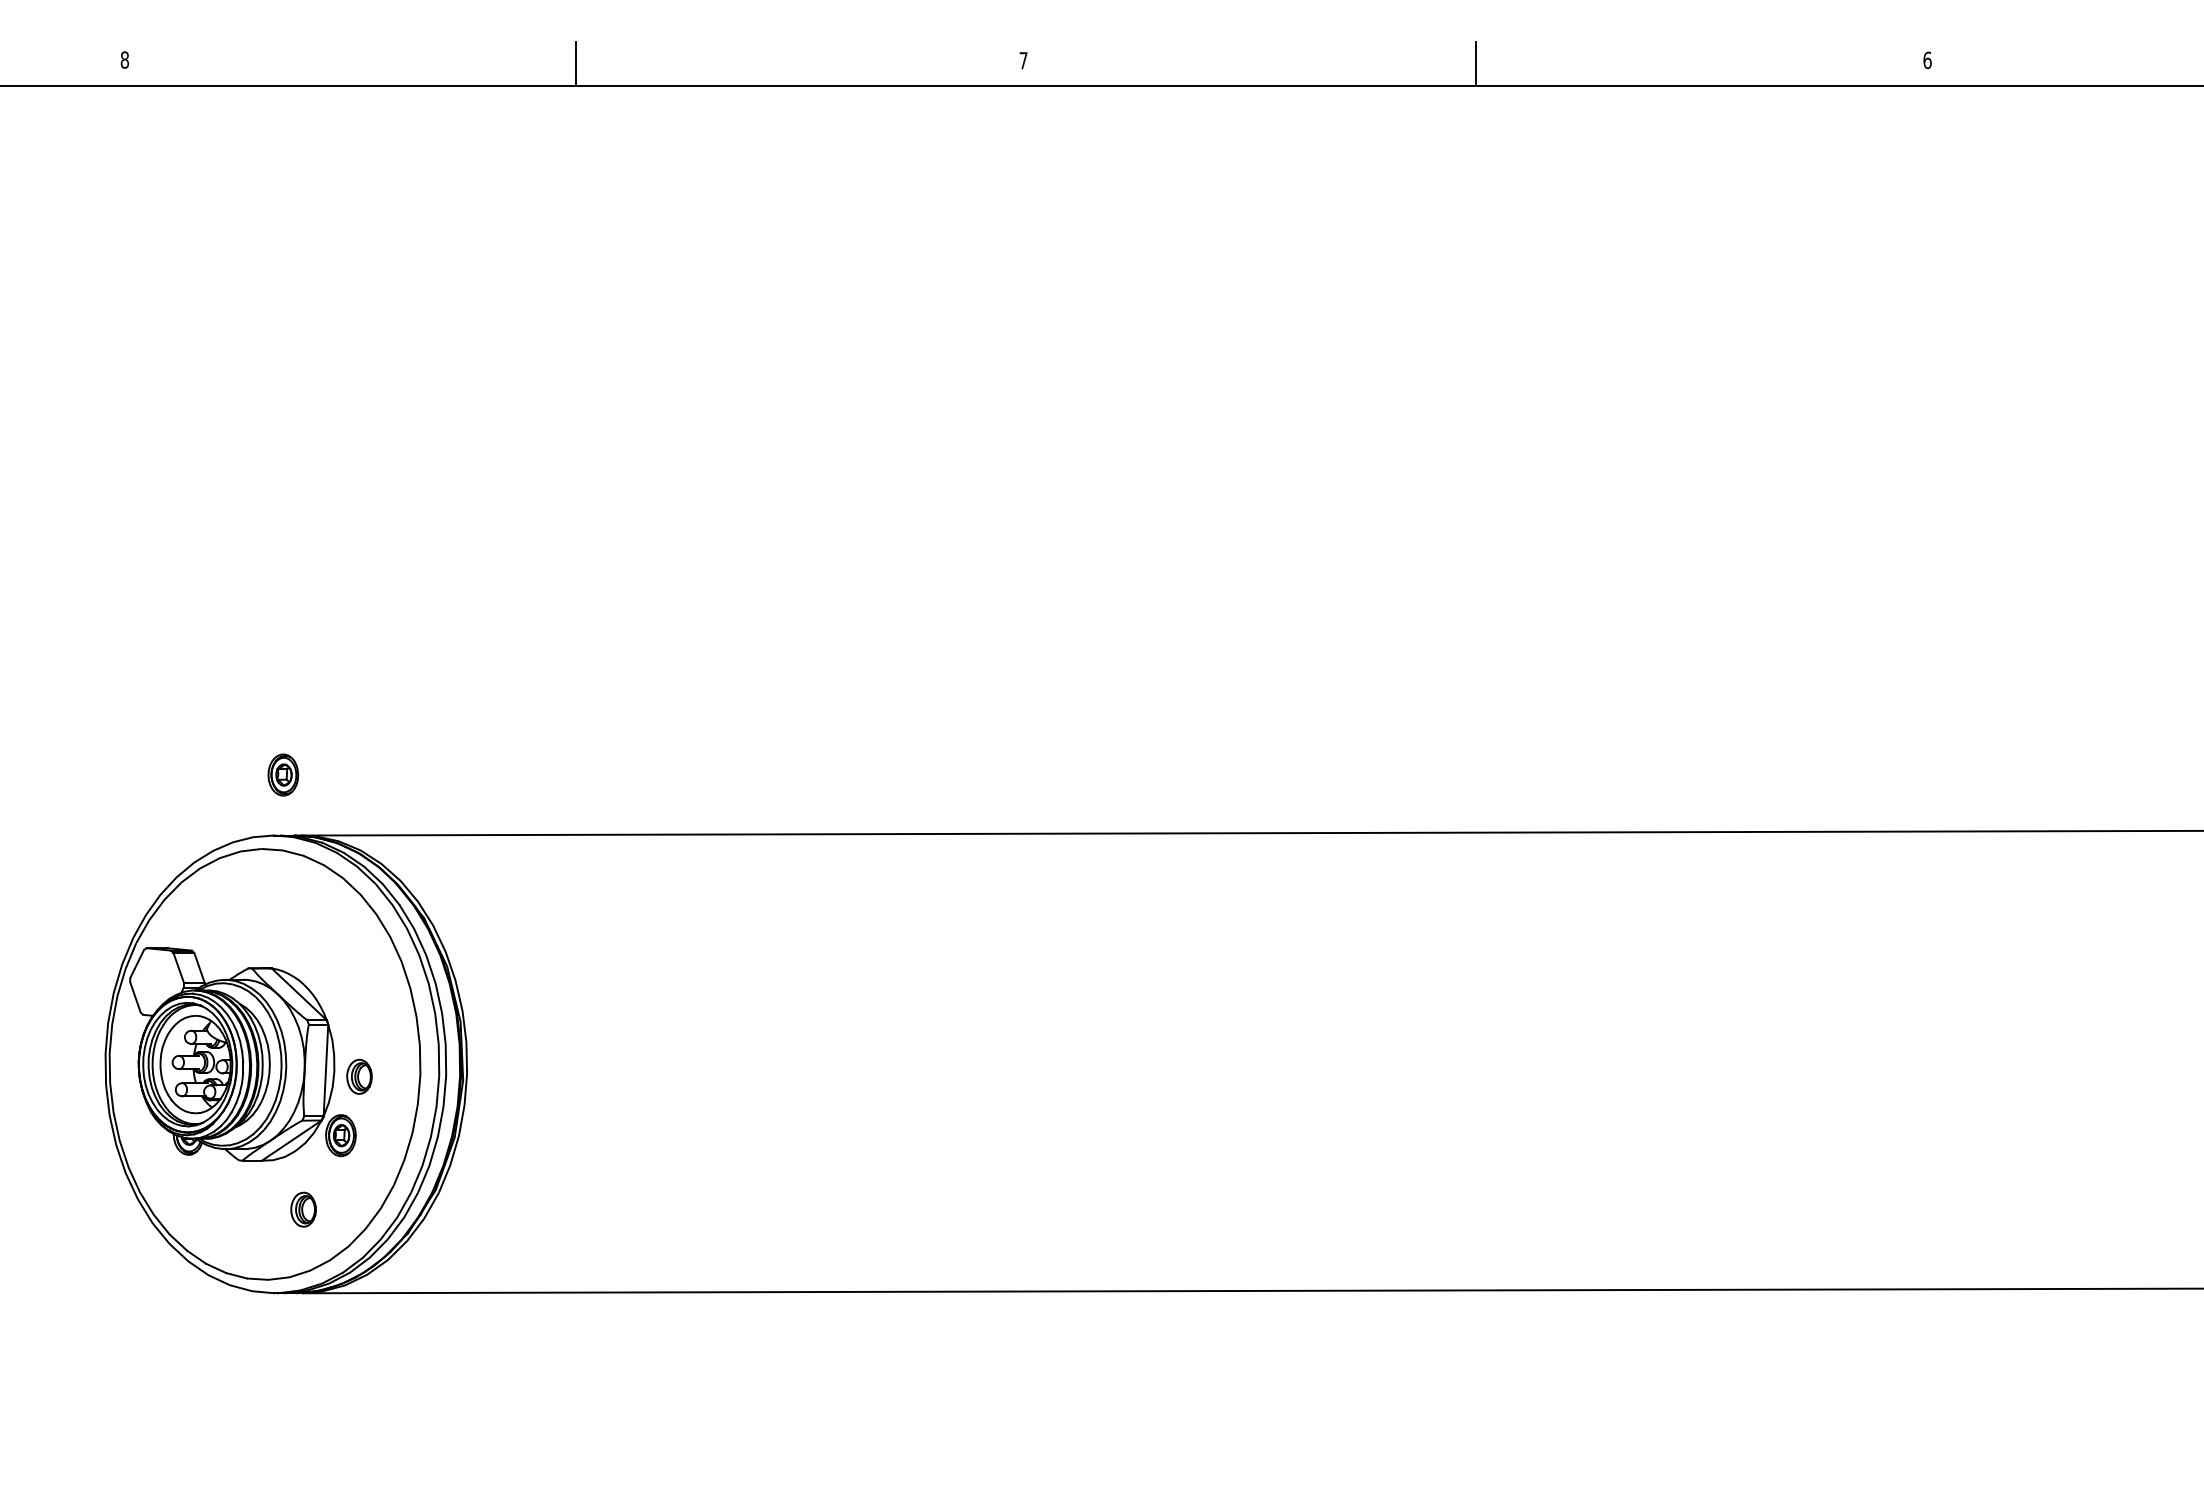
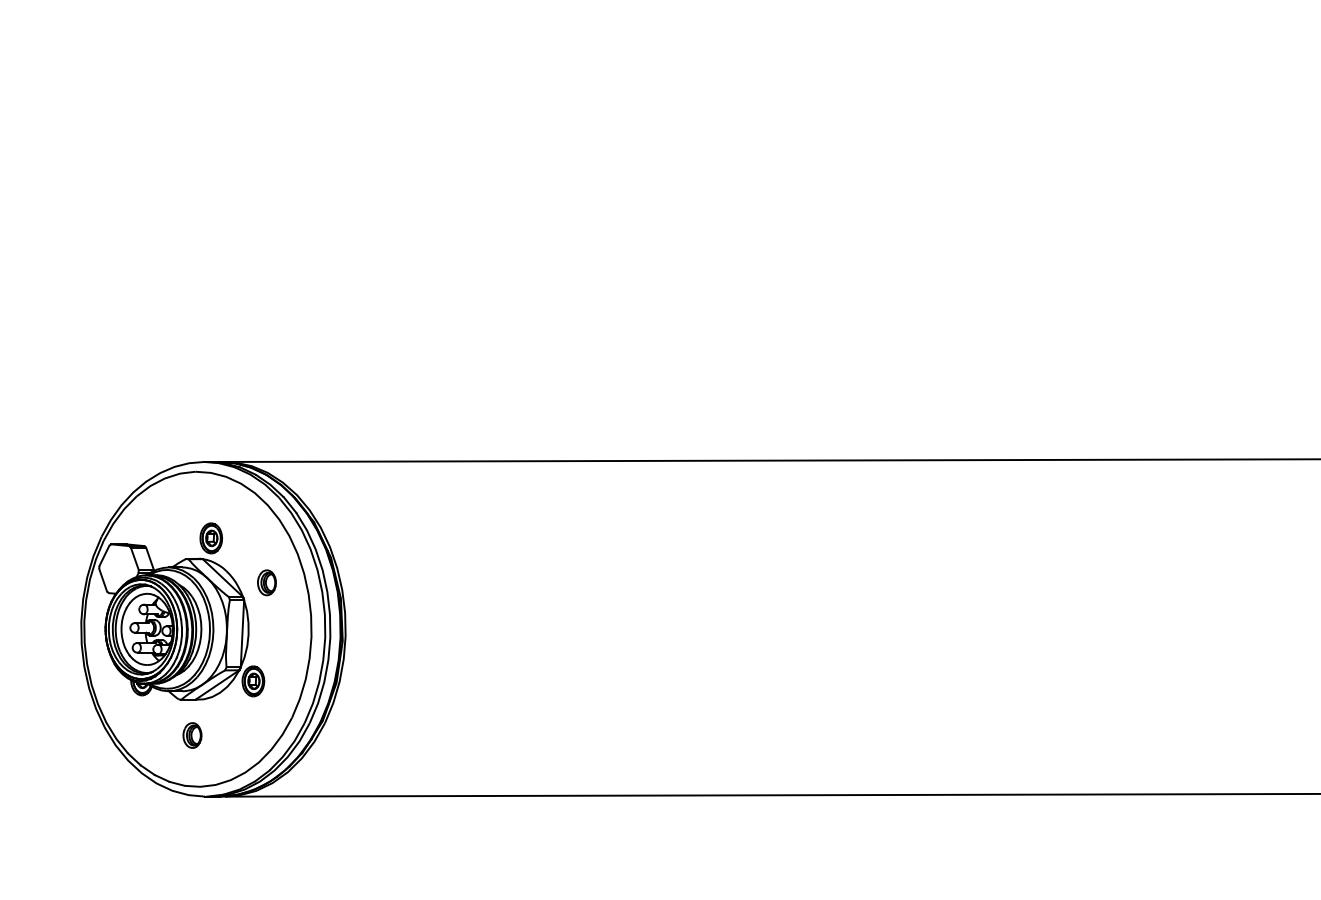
part: (283, 774) -> (211, 537), moved
part: (359, 1076) -> (266, 582), moved
part: (303, 1209) -> (192, 735), moved

